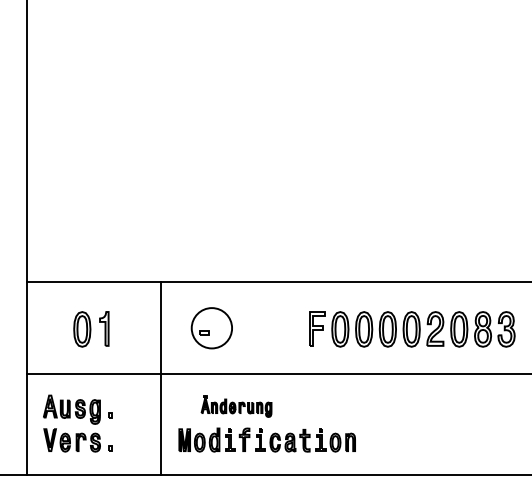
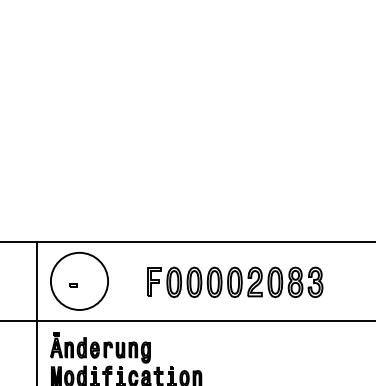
circle: (211, 327) -> (79, 280), size x1.67
part: (412, 329) -> (235, 282), moved
part: (236, 406) -> (100, 347), size x1.67

